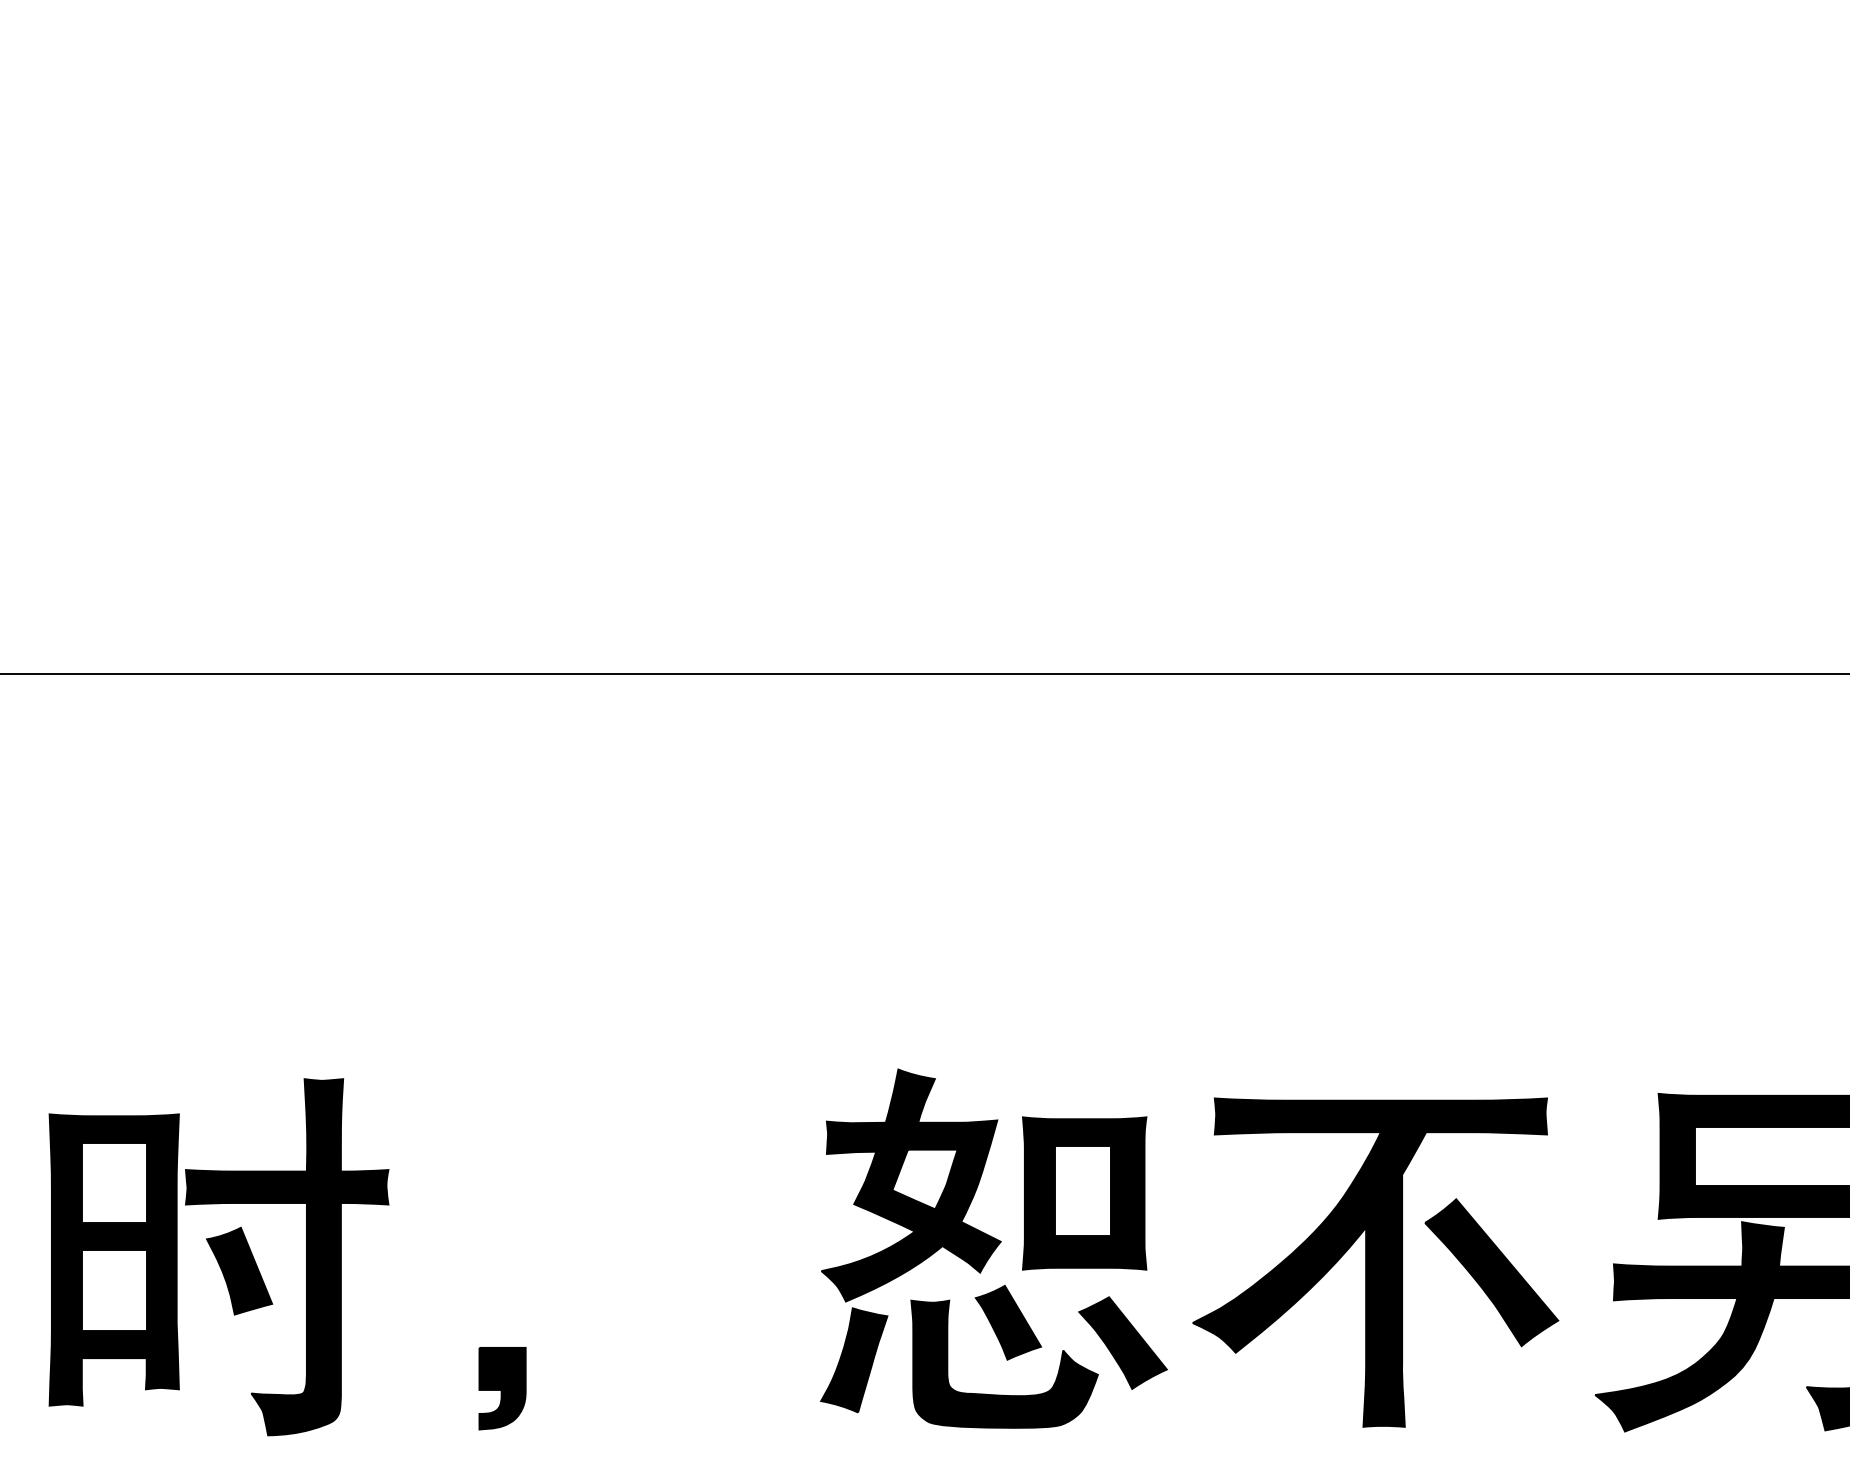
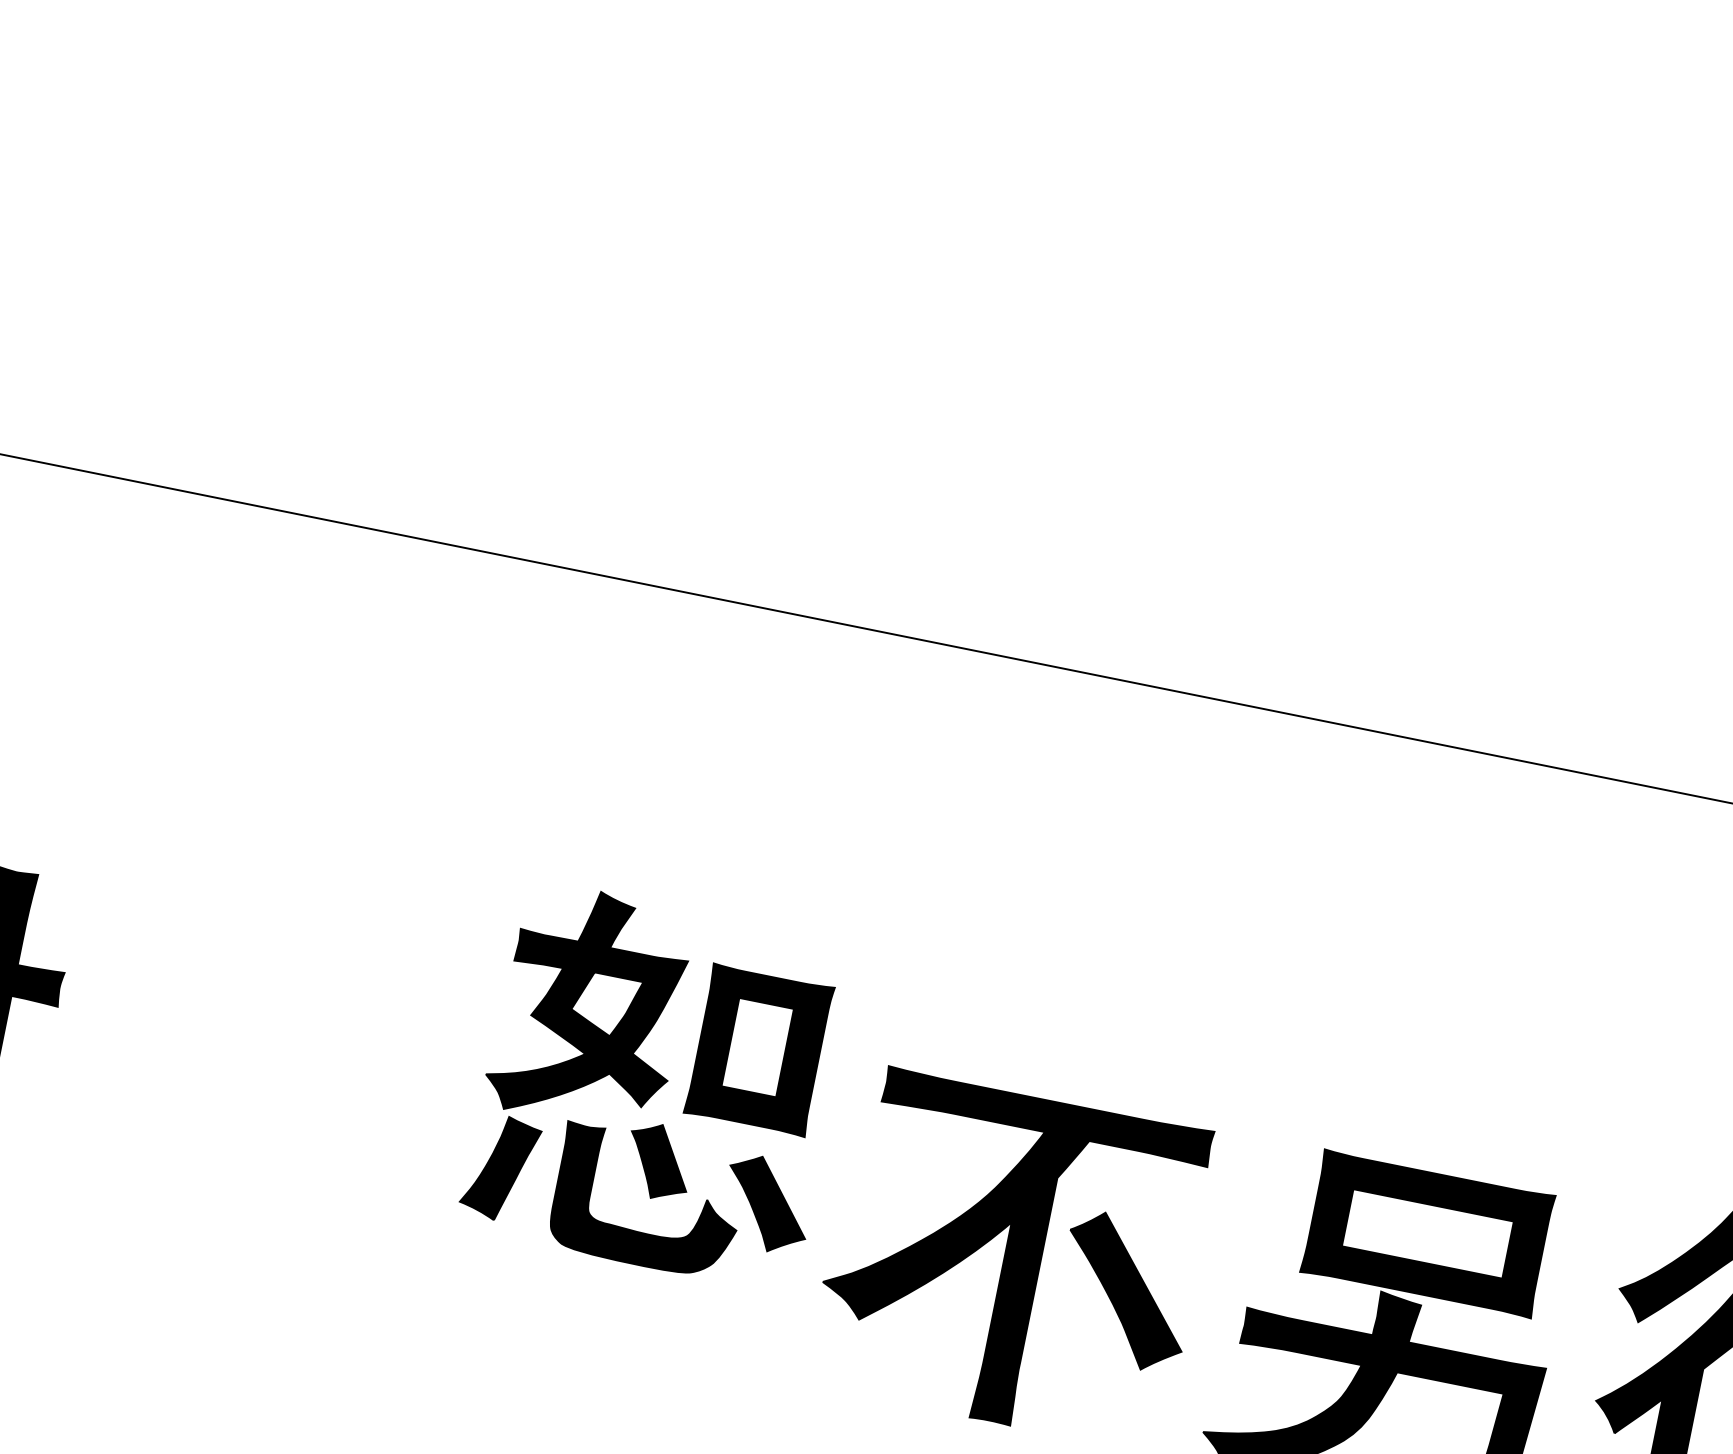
part: (993, 1248) -> (659, 1086), moved
part: (502, 1388) -> (133, 1209), removed

